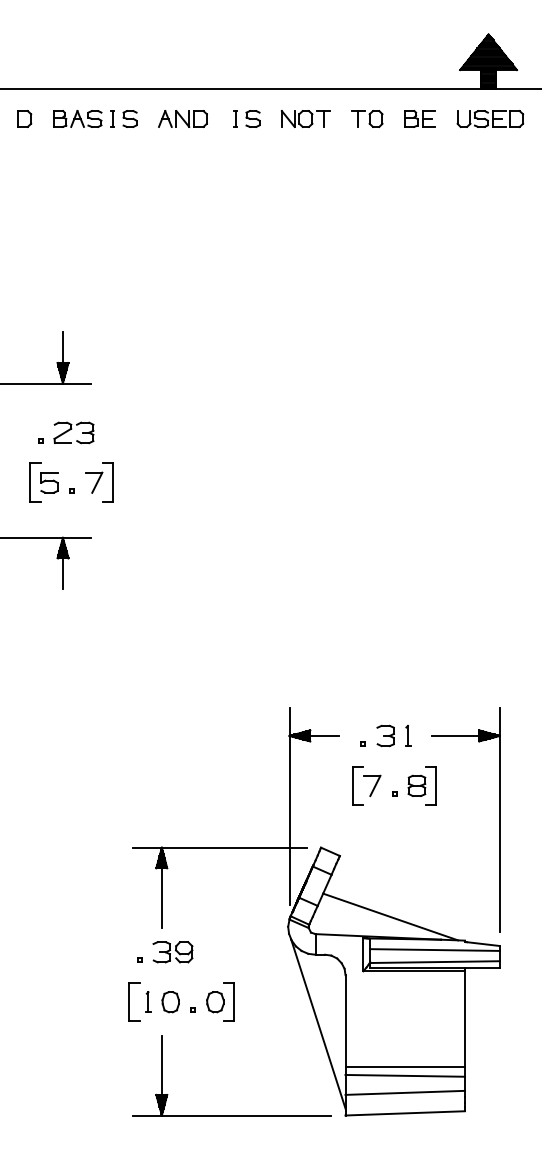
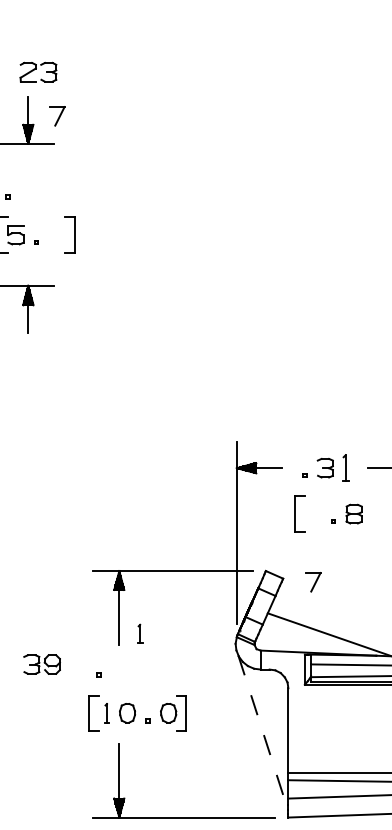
part: (73, 432) -> (37, 71), moved
part: (94, 482) -> (57, 116), moved
part: (408, 735) -> (346, 467), size x1.4
part: (372, 785) -> (313, 581), moved
part: (430, 785) -> (366, 513), removed
part: (184, 915) -> (140, 633), added
part: (172, 952) -> (41, 664), moved
line: (318, 1023) -> (263, 732), solid -> dashed

